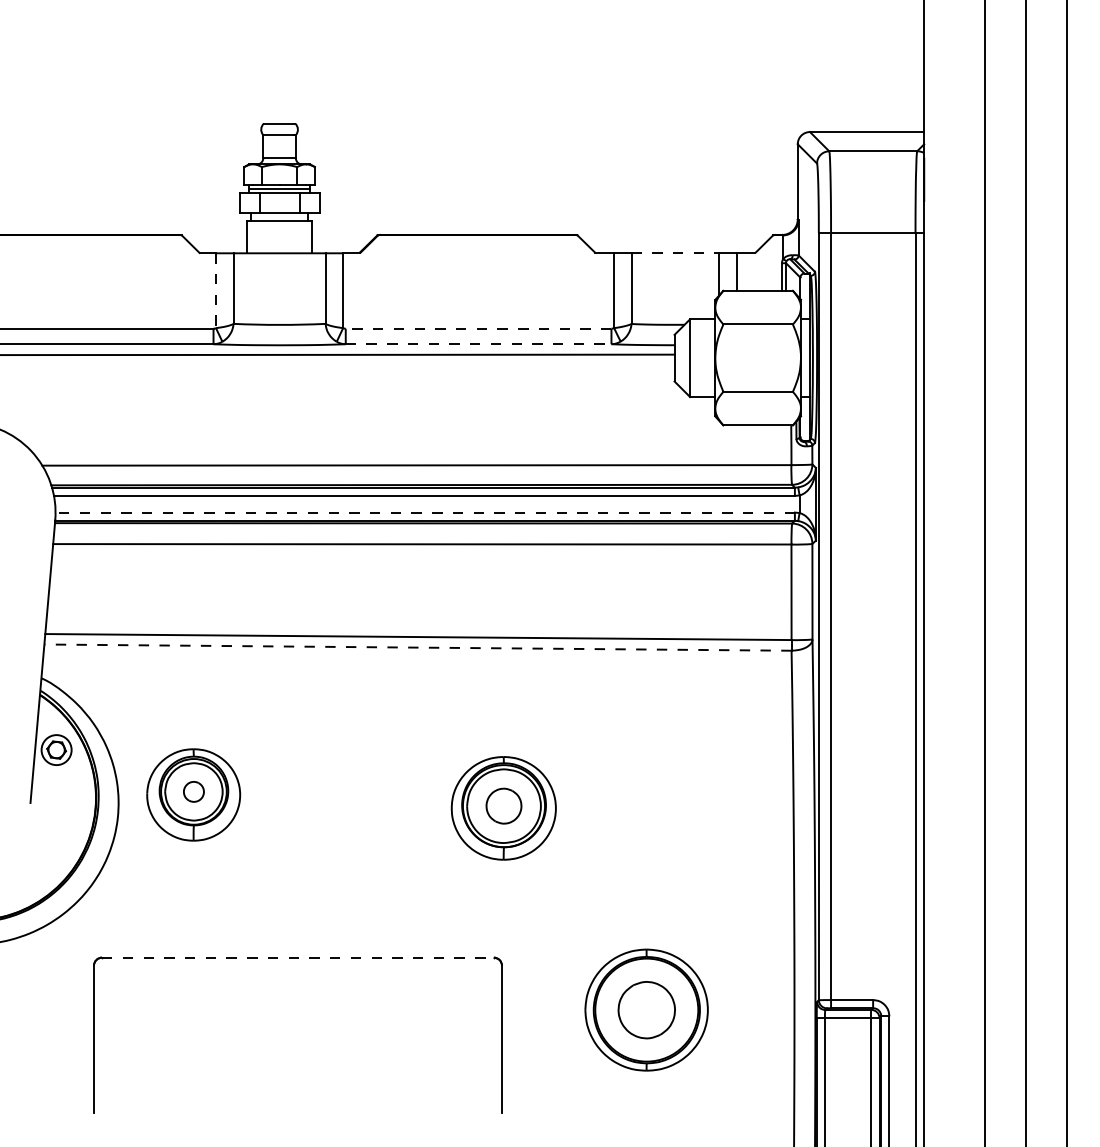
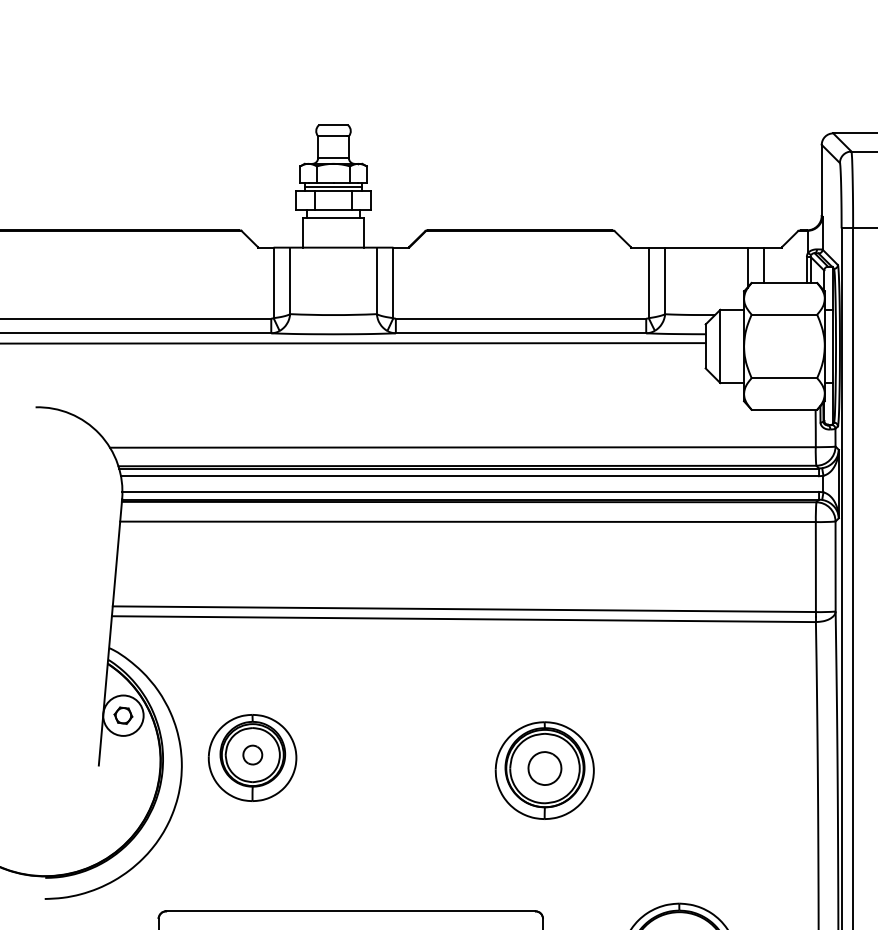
line: (675, 253) -> (706, 247), dashed -> solid
line: (216, 291) -> (274, 283), dashed -> solid
line: (478, 328) -> (520, 318), dashed -> solid
line: (478, 344) -> (520, 333), dashed -> solid
line: (425, 512) -> (470, 491), dashed -> solid
line: (417, 647) -> (463, 619), dashed -> solid
circle: (56, 749) -> (123, 715), size x1.43
line: (297, 957) -> (350, 911), dashed -> solid

